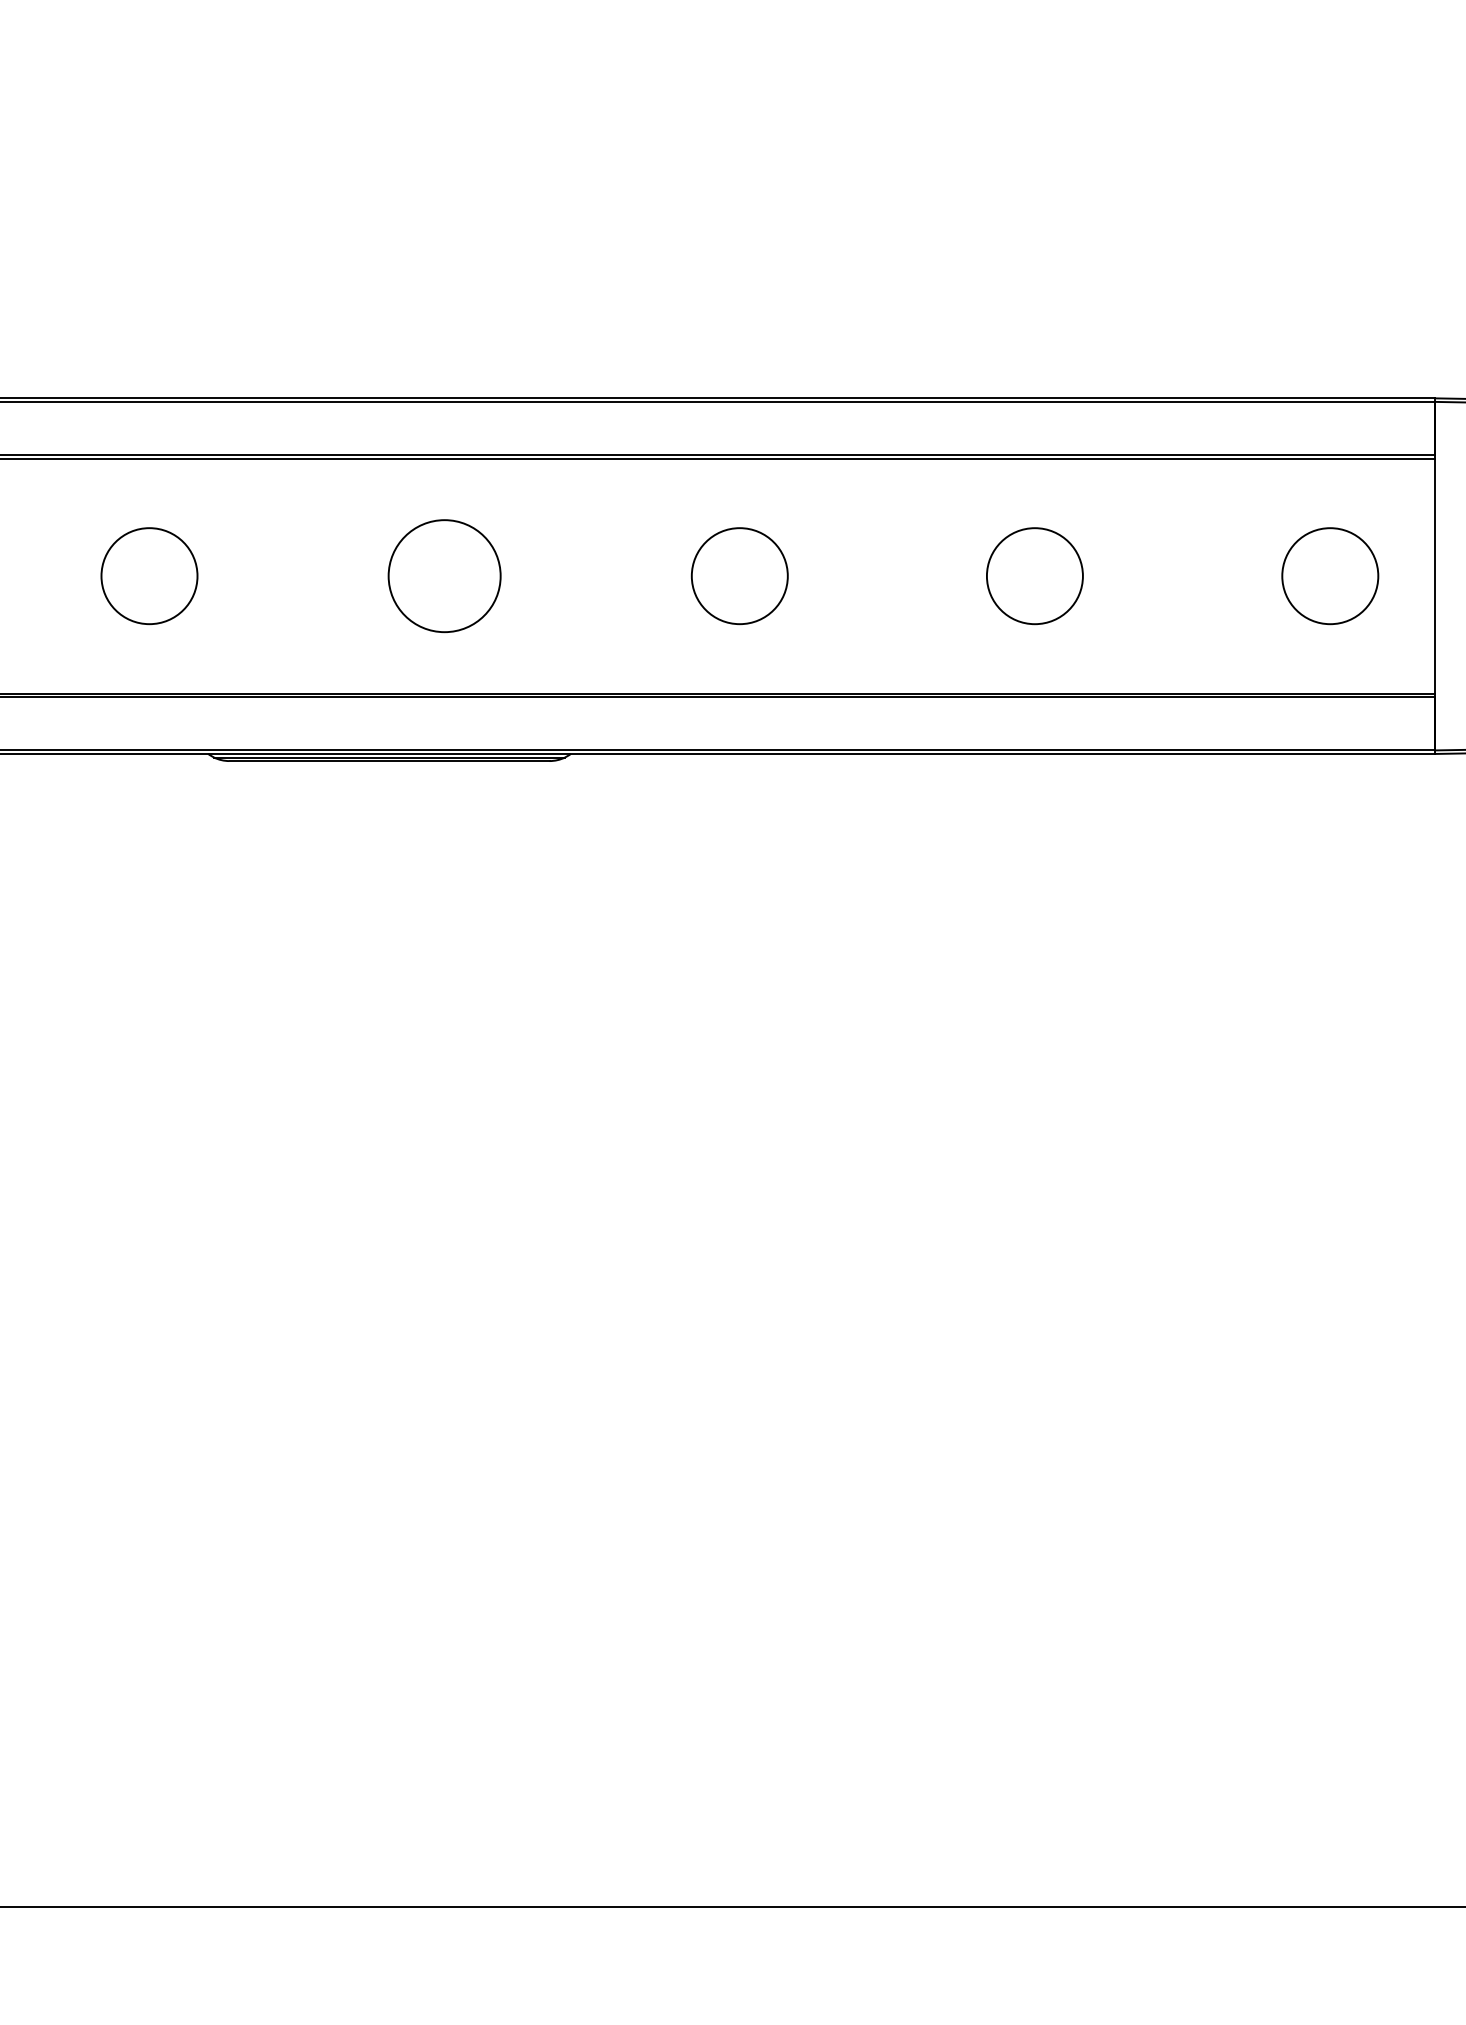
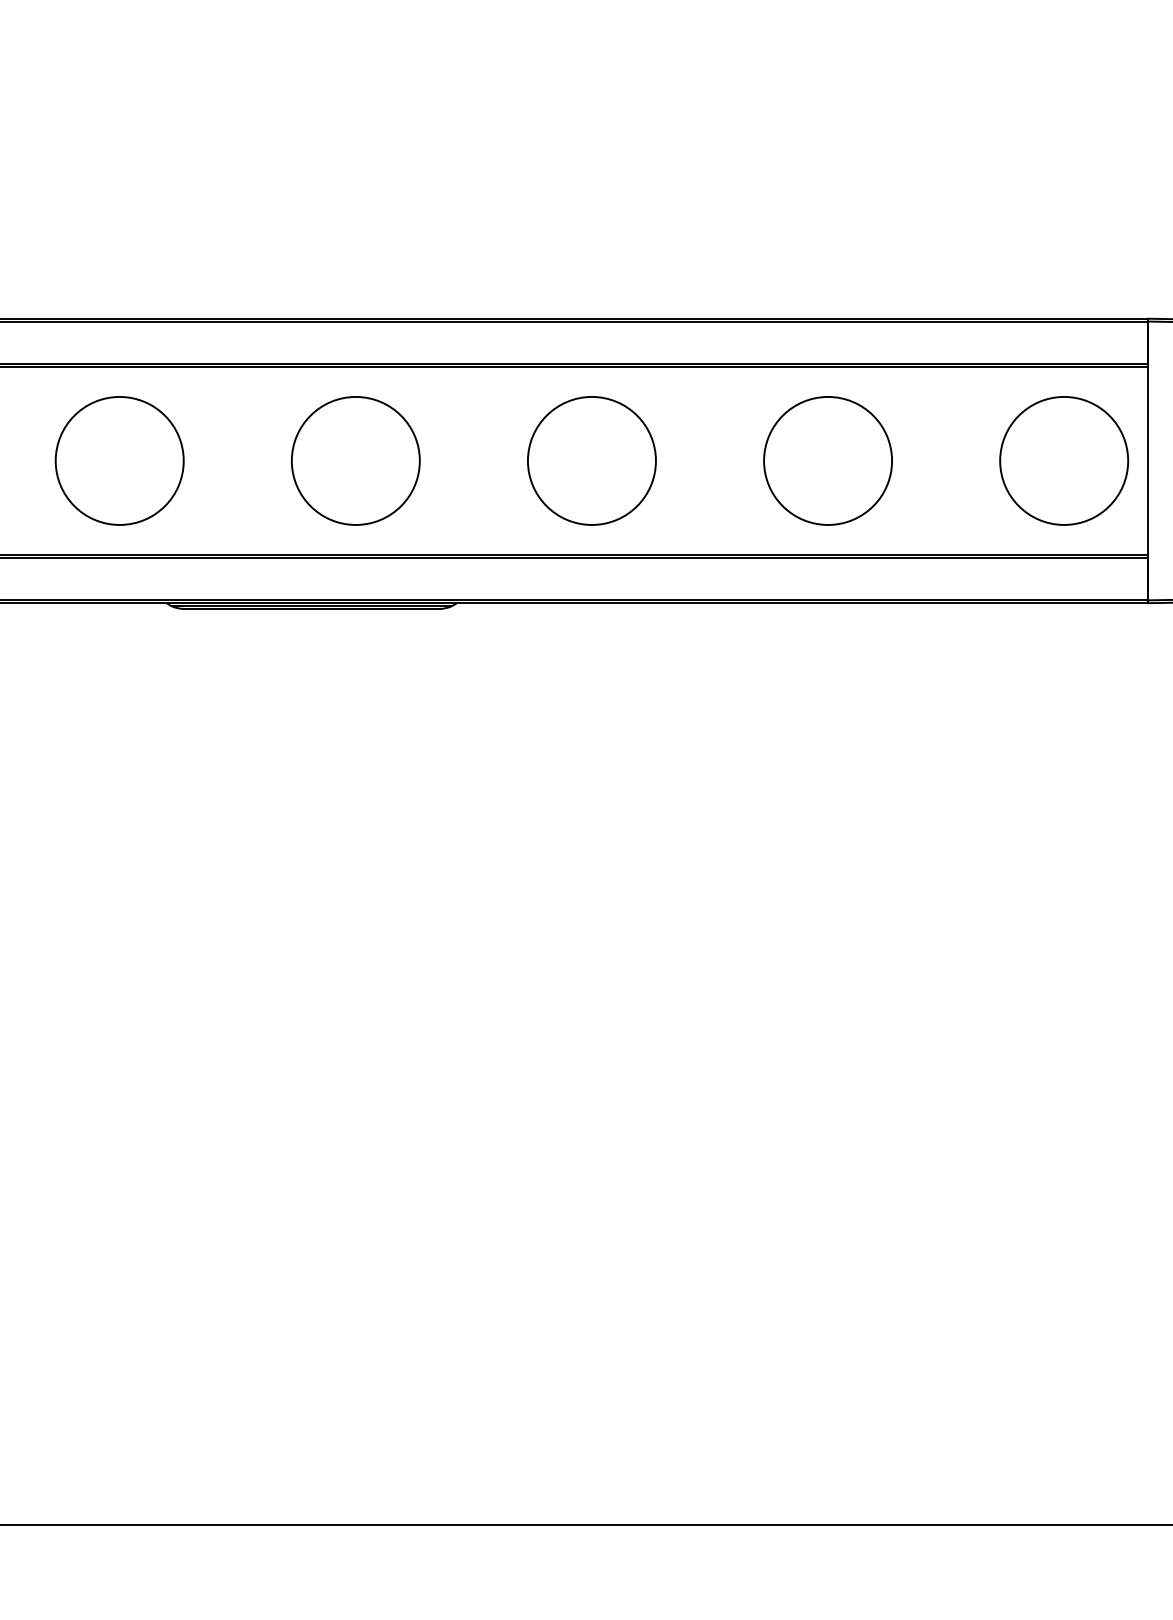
circle: (149, 575) -> (119, 460), size x1.67
circle: (444, 575) -> (355, 460), size x1.43
circle: (739, 575) -> (591, 460), size x1.67
circle: (1034, 575) -> (827, 460), size x1.67
circle: (1330, 575) -> (1064, 460), size x1.67

